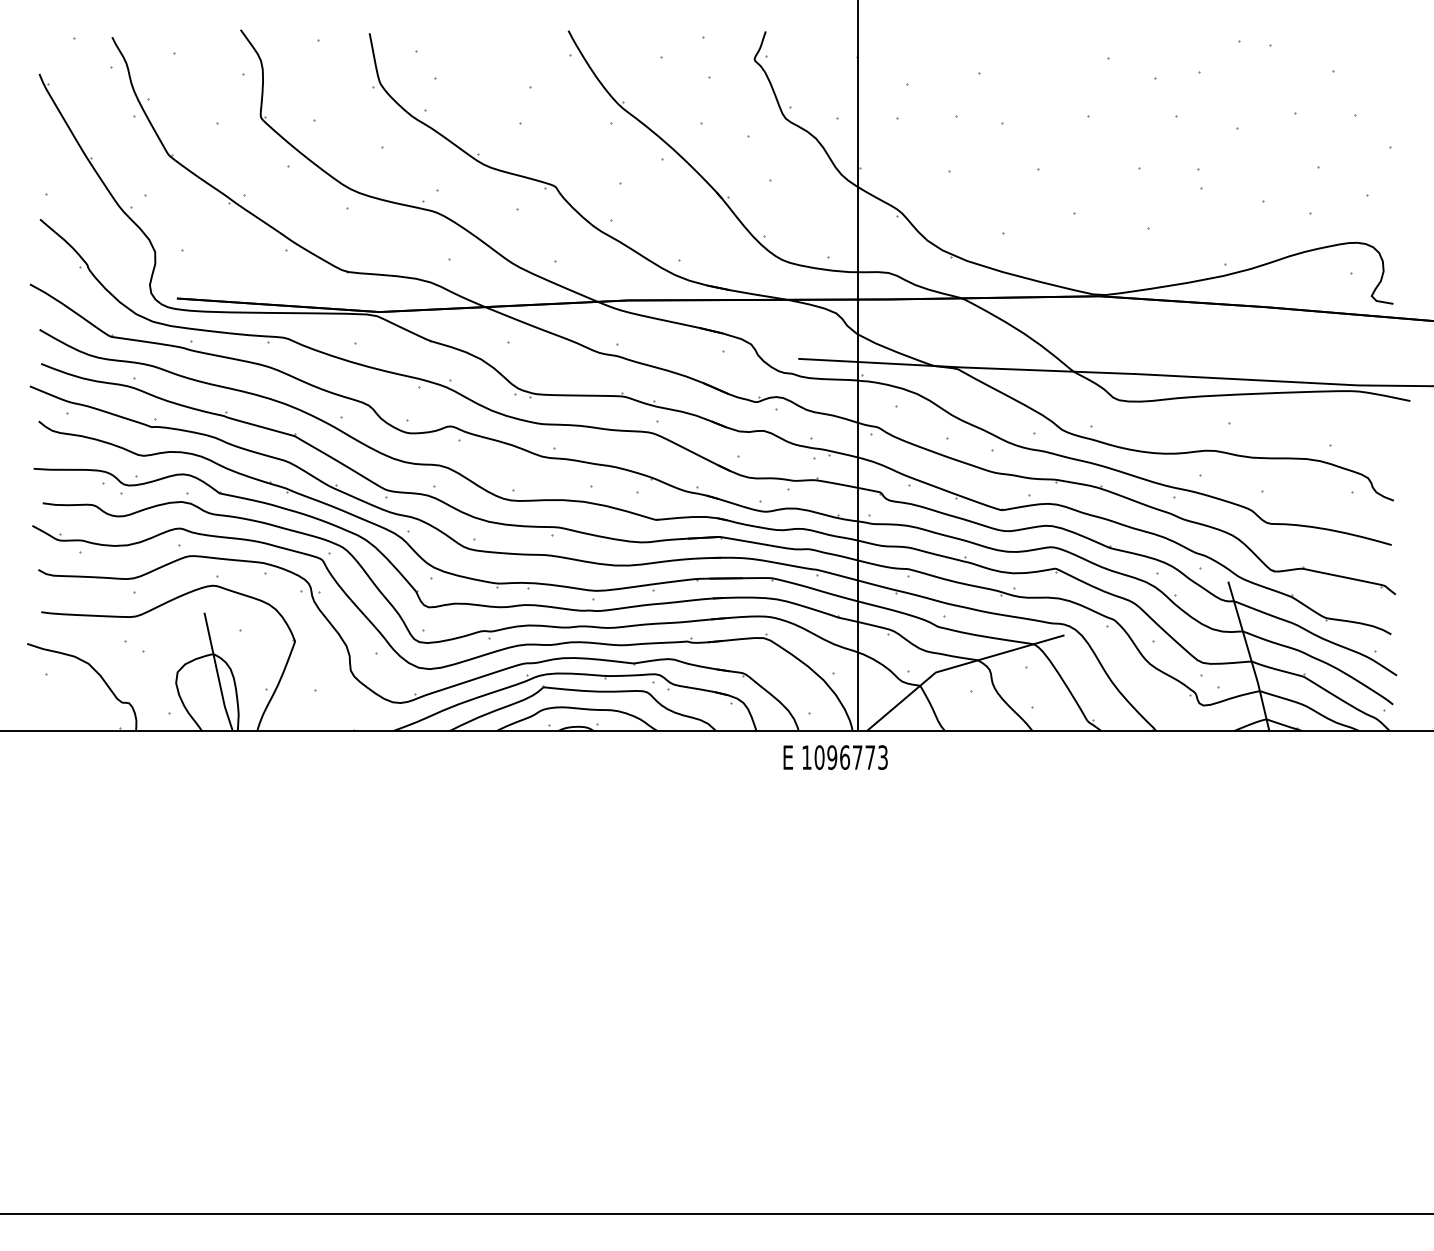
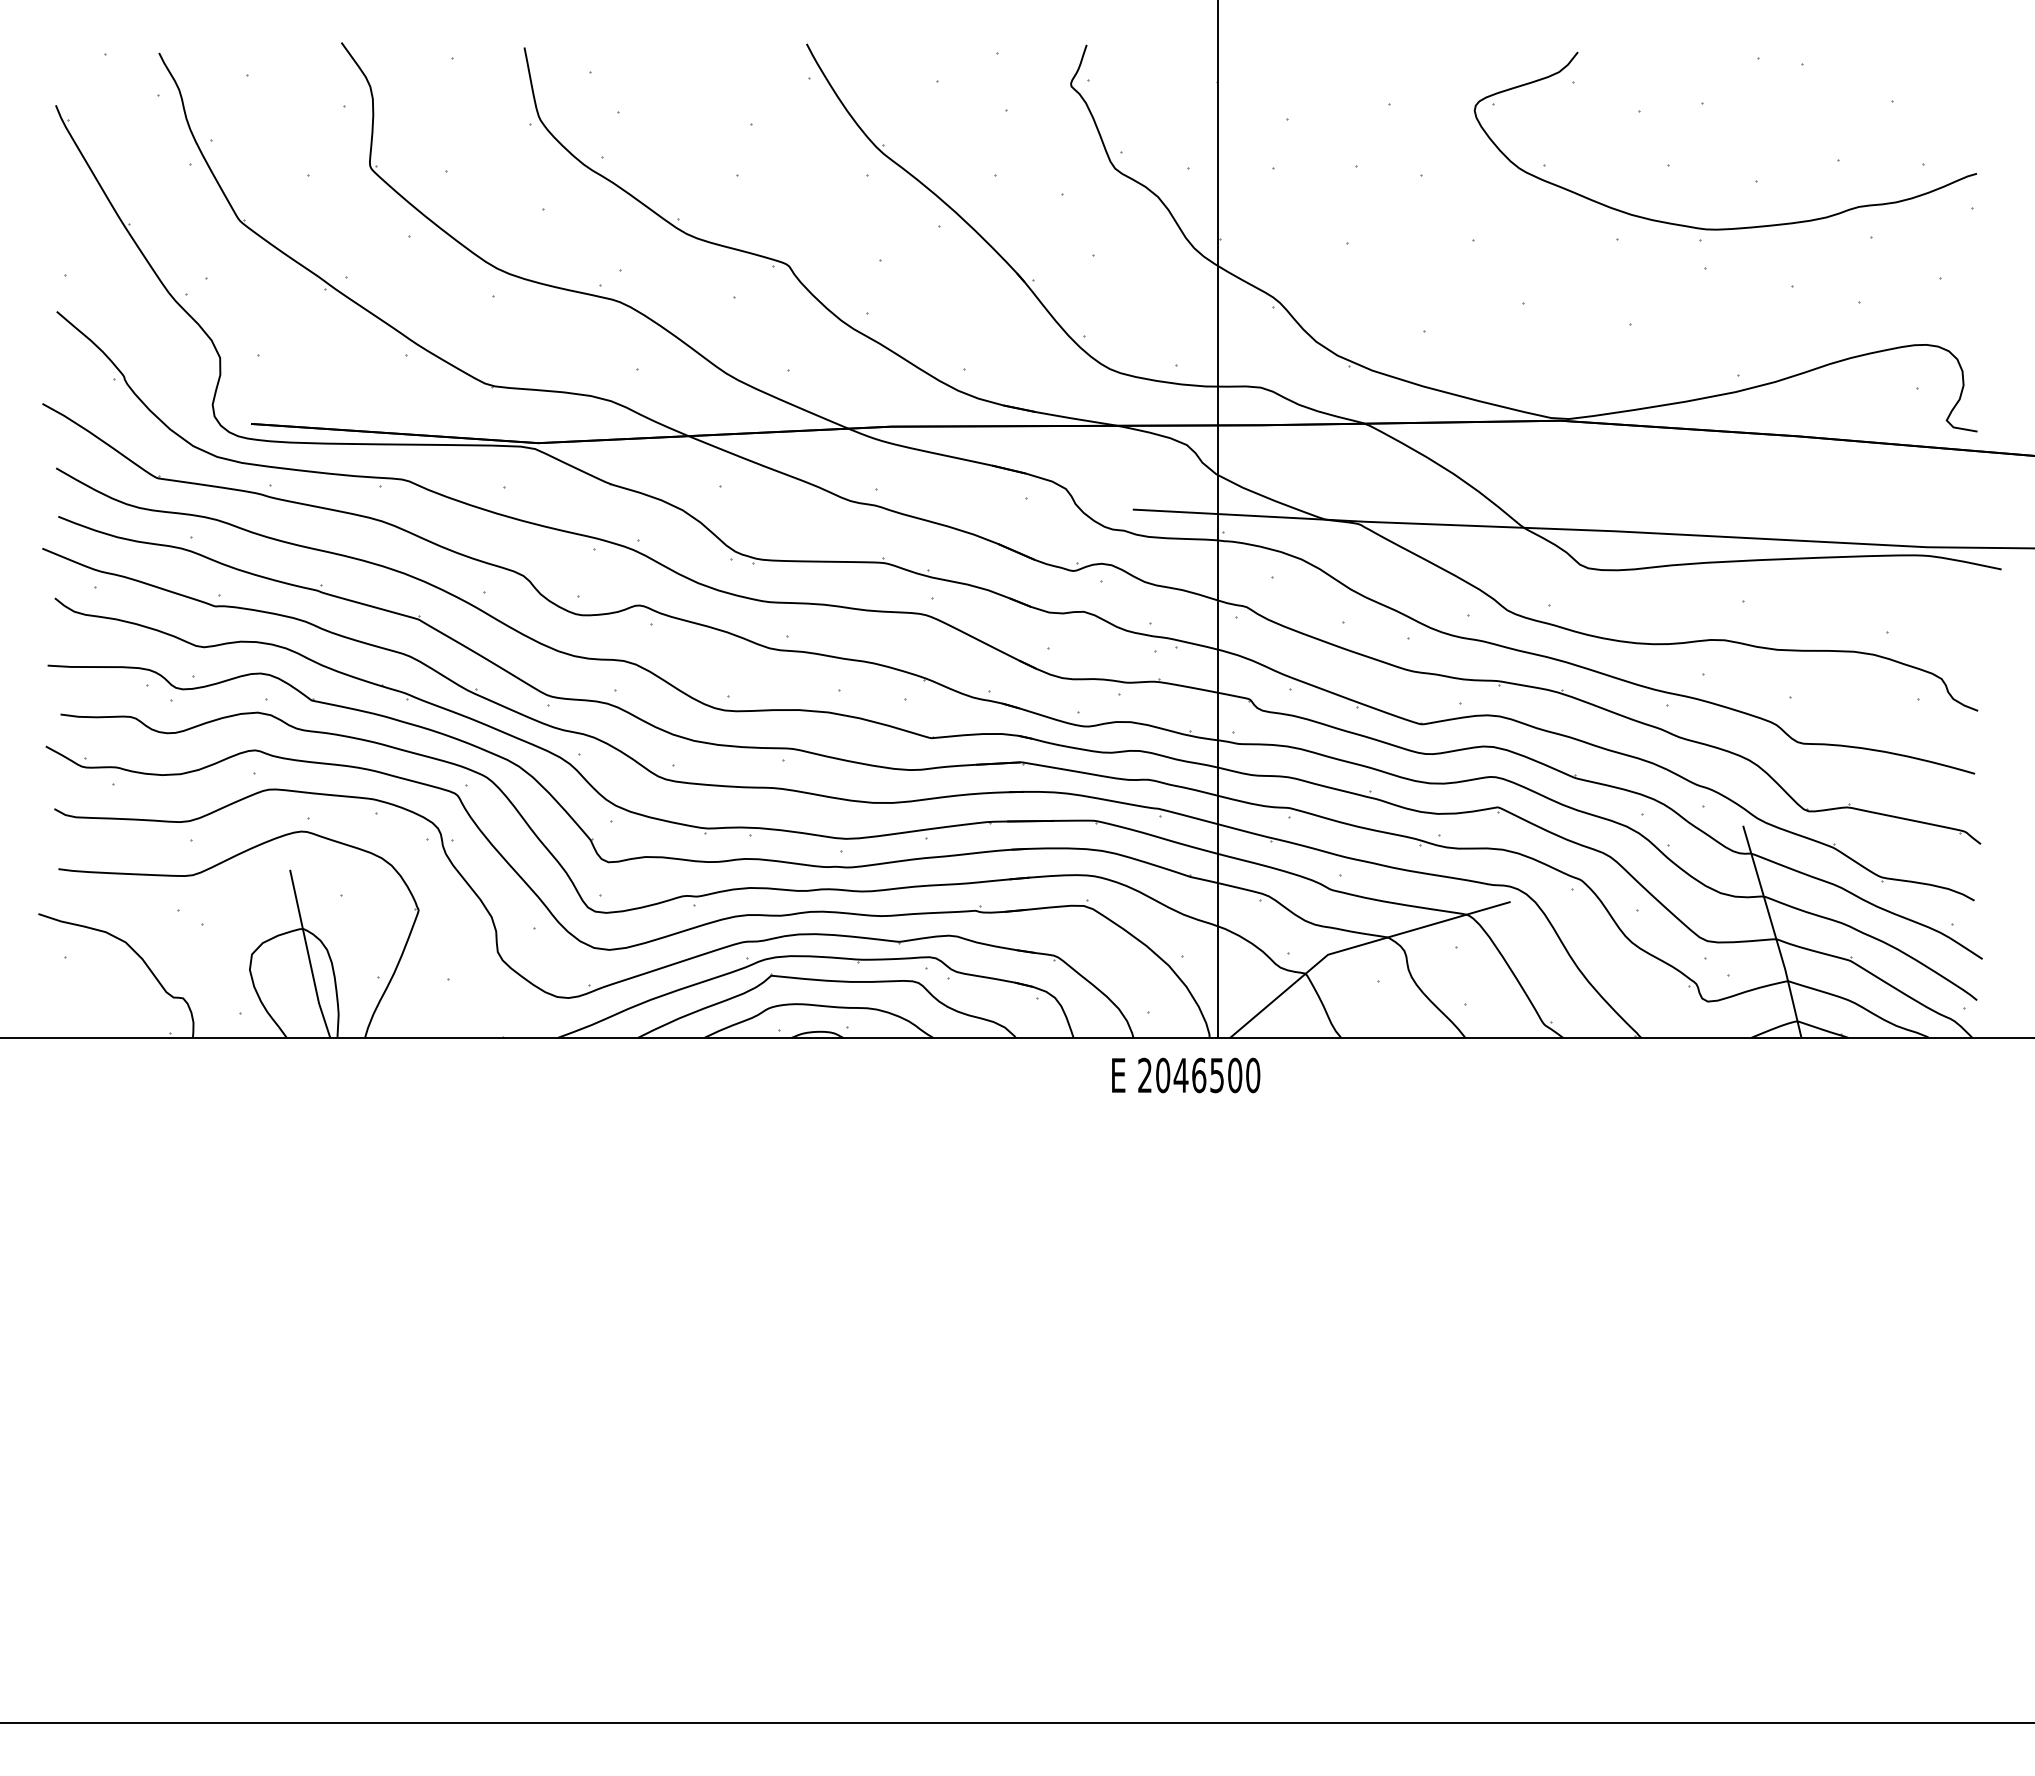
part: (1222, 160) -> (1734, 227), added
text: (845, 757) -> (1199, 1075), 1096773 -> 2046500

